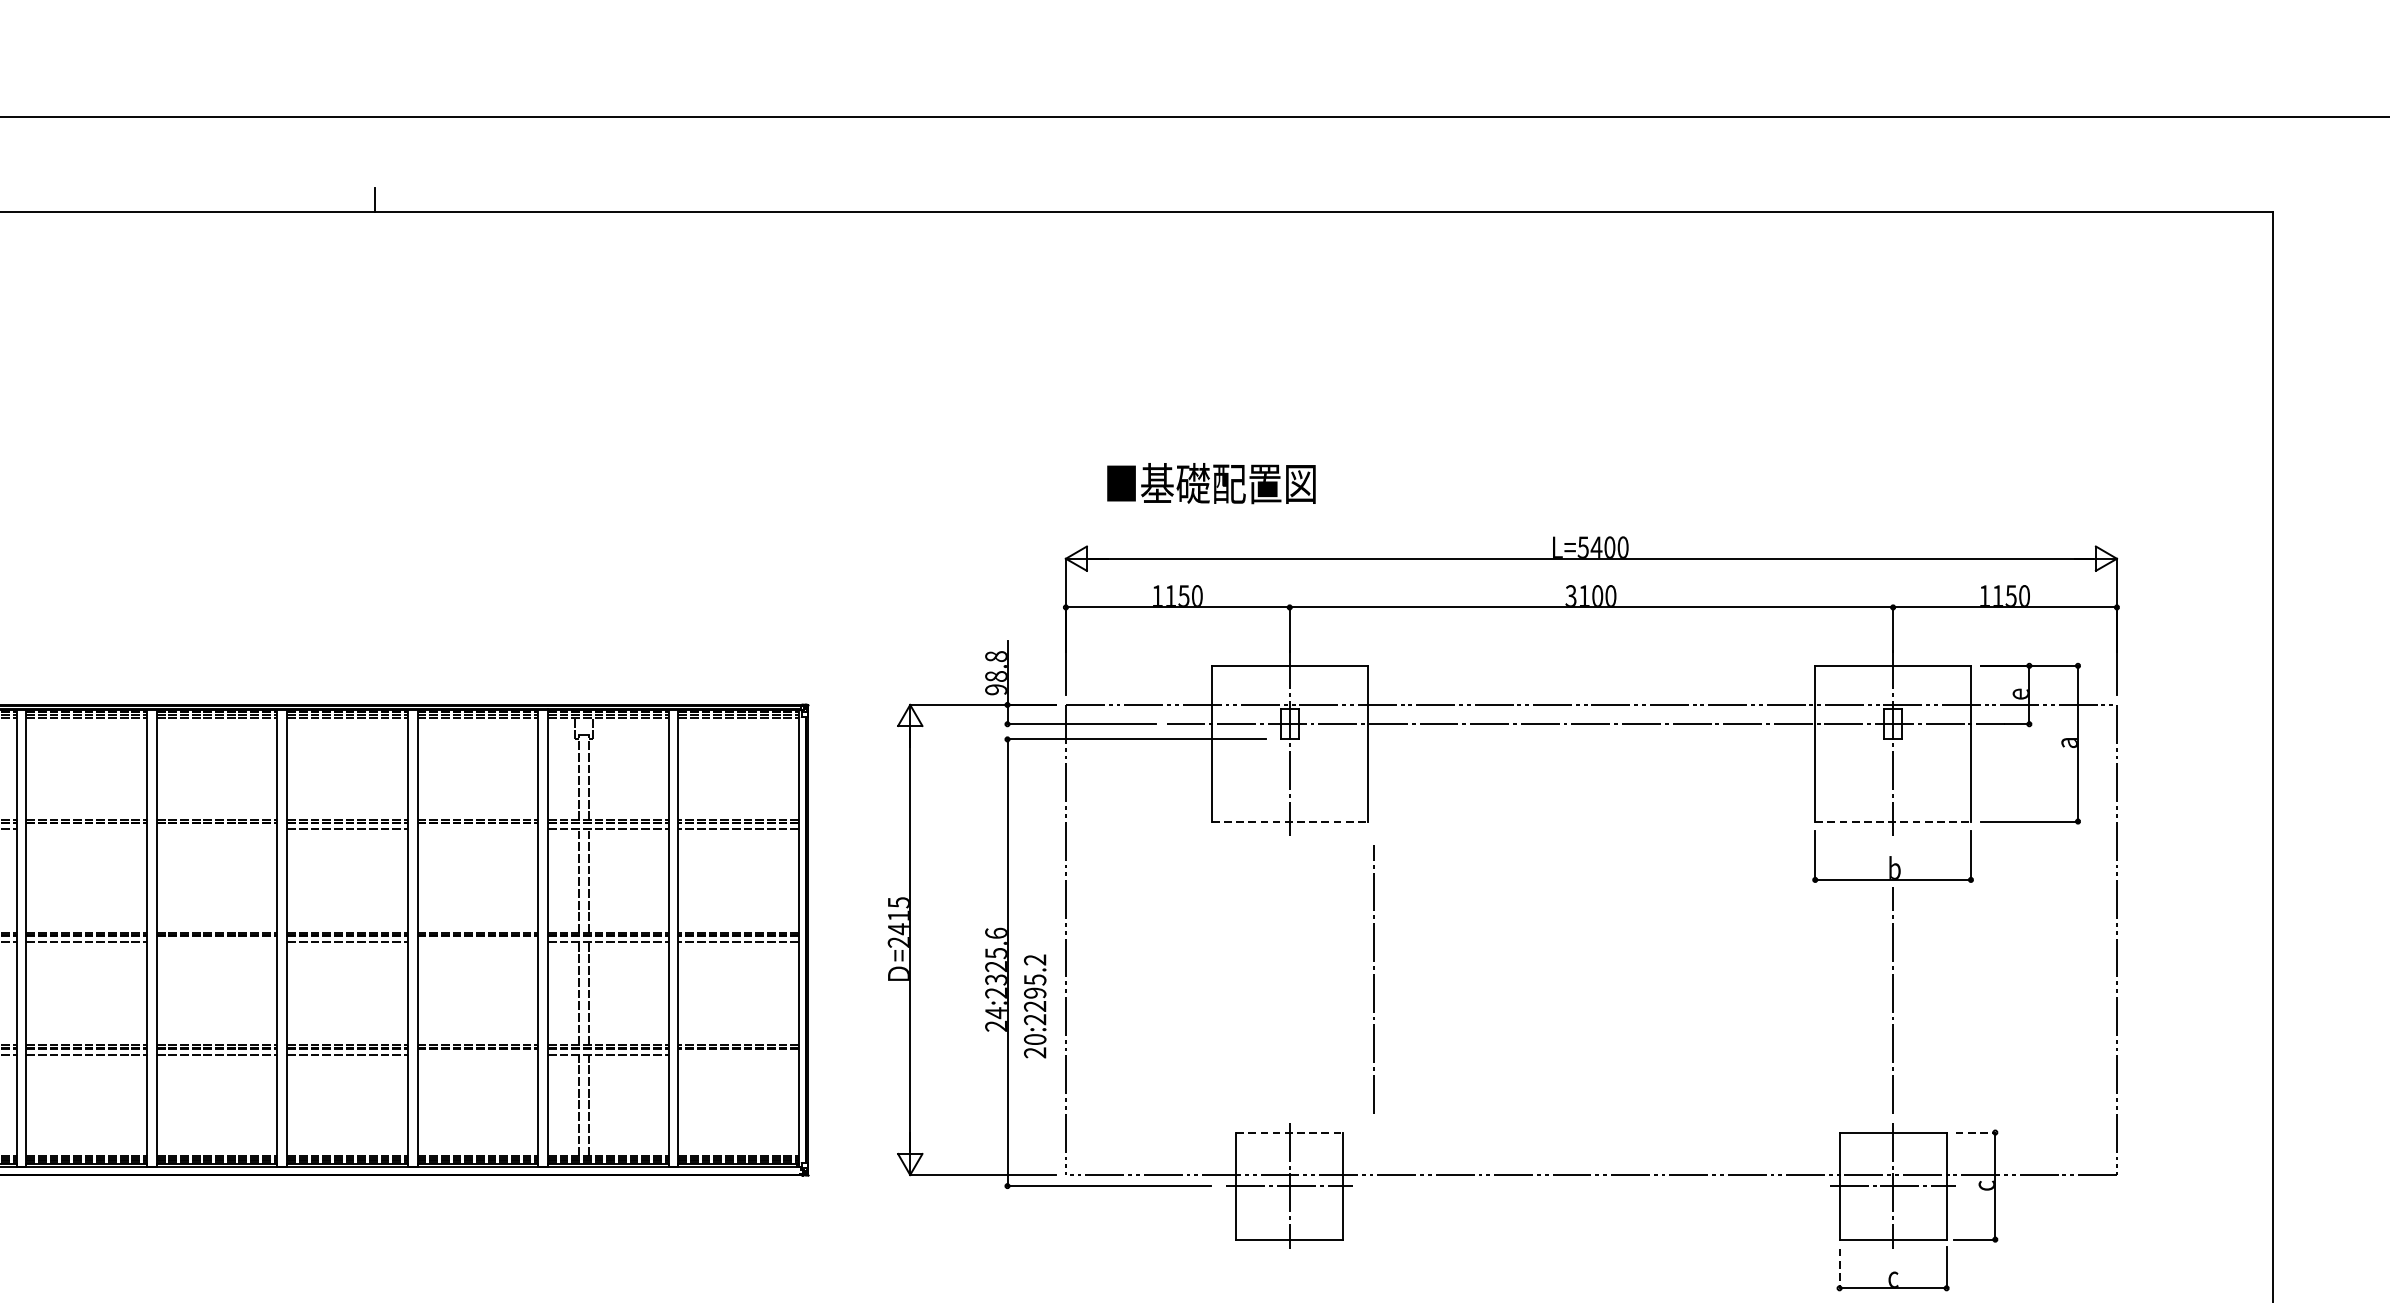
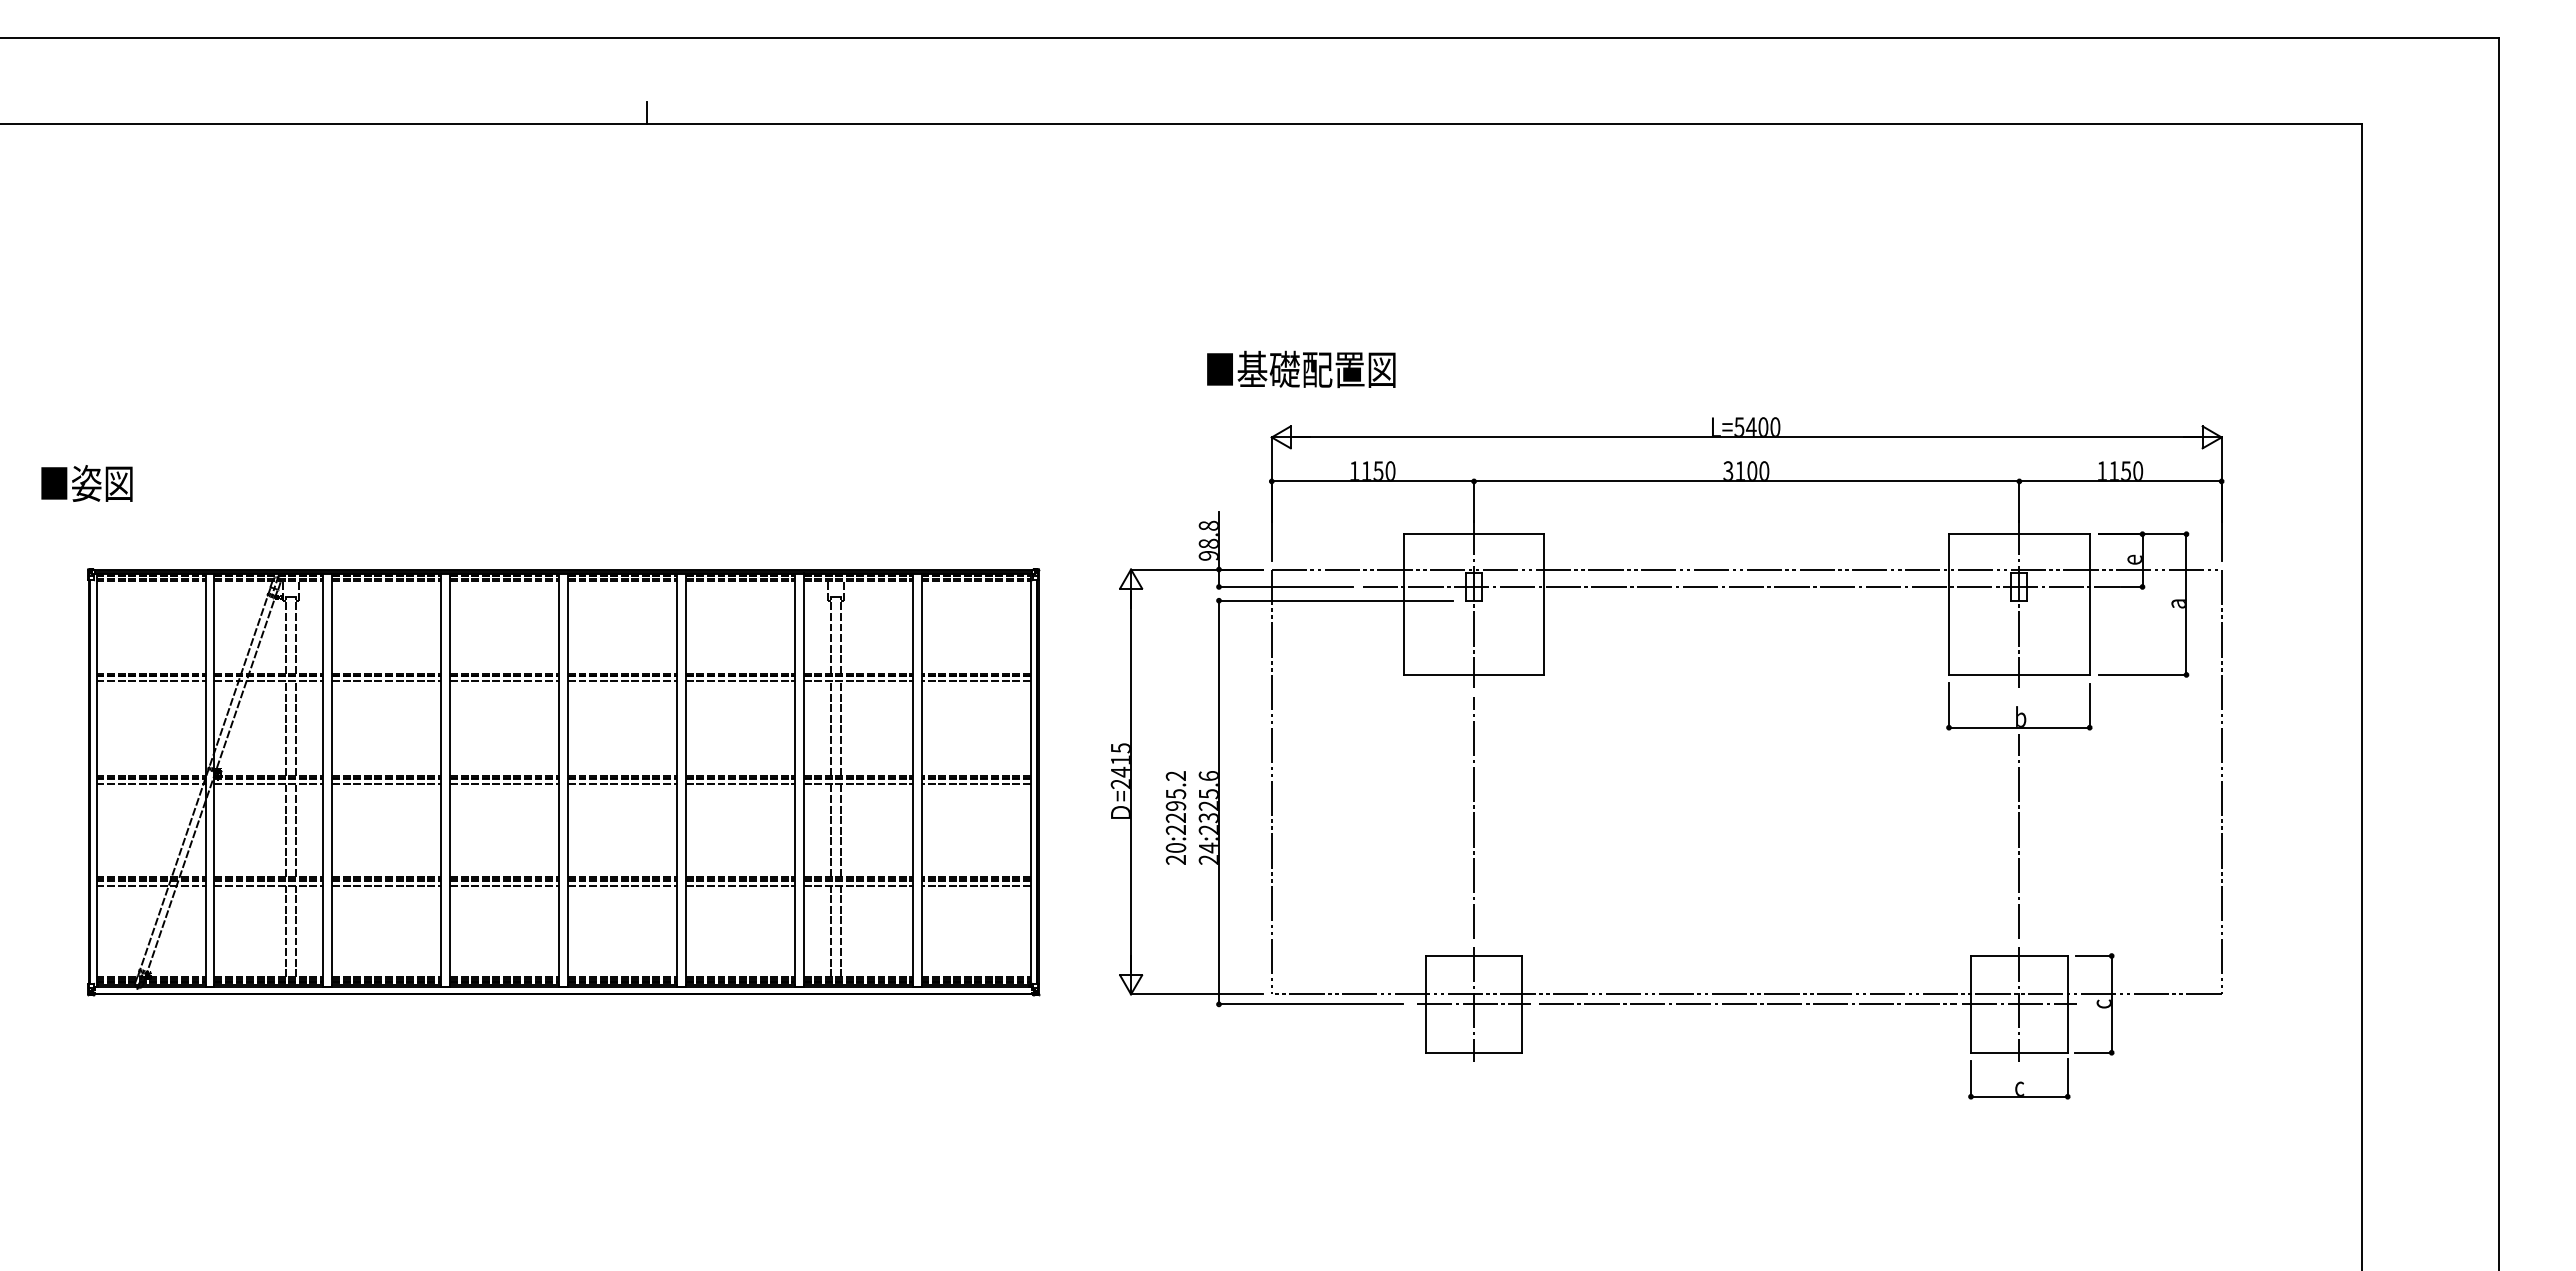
text: (1211, 483) -> (1301, 369), moved
line: (1290, 821) -> (1474, 674), dashed -> solid
line: (1893, 821) -> (2019, 674), dashed -> solid
line: (86, 828) -> (386, 681), added
line: (216, 828) -> (504, 681), added
line: (476, 828) -> (739, 681), added
line: (216, 941) -> (504, 783), added
line: (476, 941) -> (739, 783), added
line: (1373, 979) -> (1473, 817), moved
text: (1034, 1005) -> (1175, 817), moved
line: (476, 1054) -> (739, 885), added
line: (738, 1054) -> (975, 885), added
line: (1290, 1133) -> (1474, 956), dashed -> solid
line: (1976, 1133) -> (2094, 956), dashed -> solid
line: (1592, 1186) -> (1747, 1004), added
line: (1840, 1269) -> (1971, 1079), dashed -> solid

